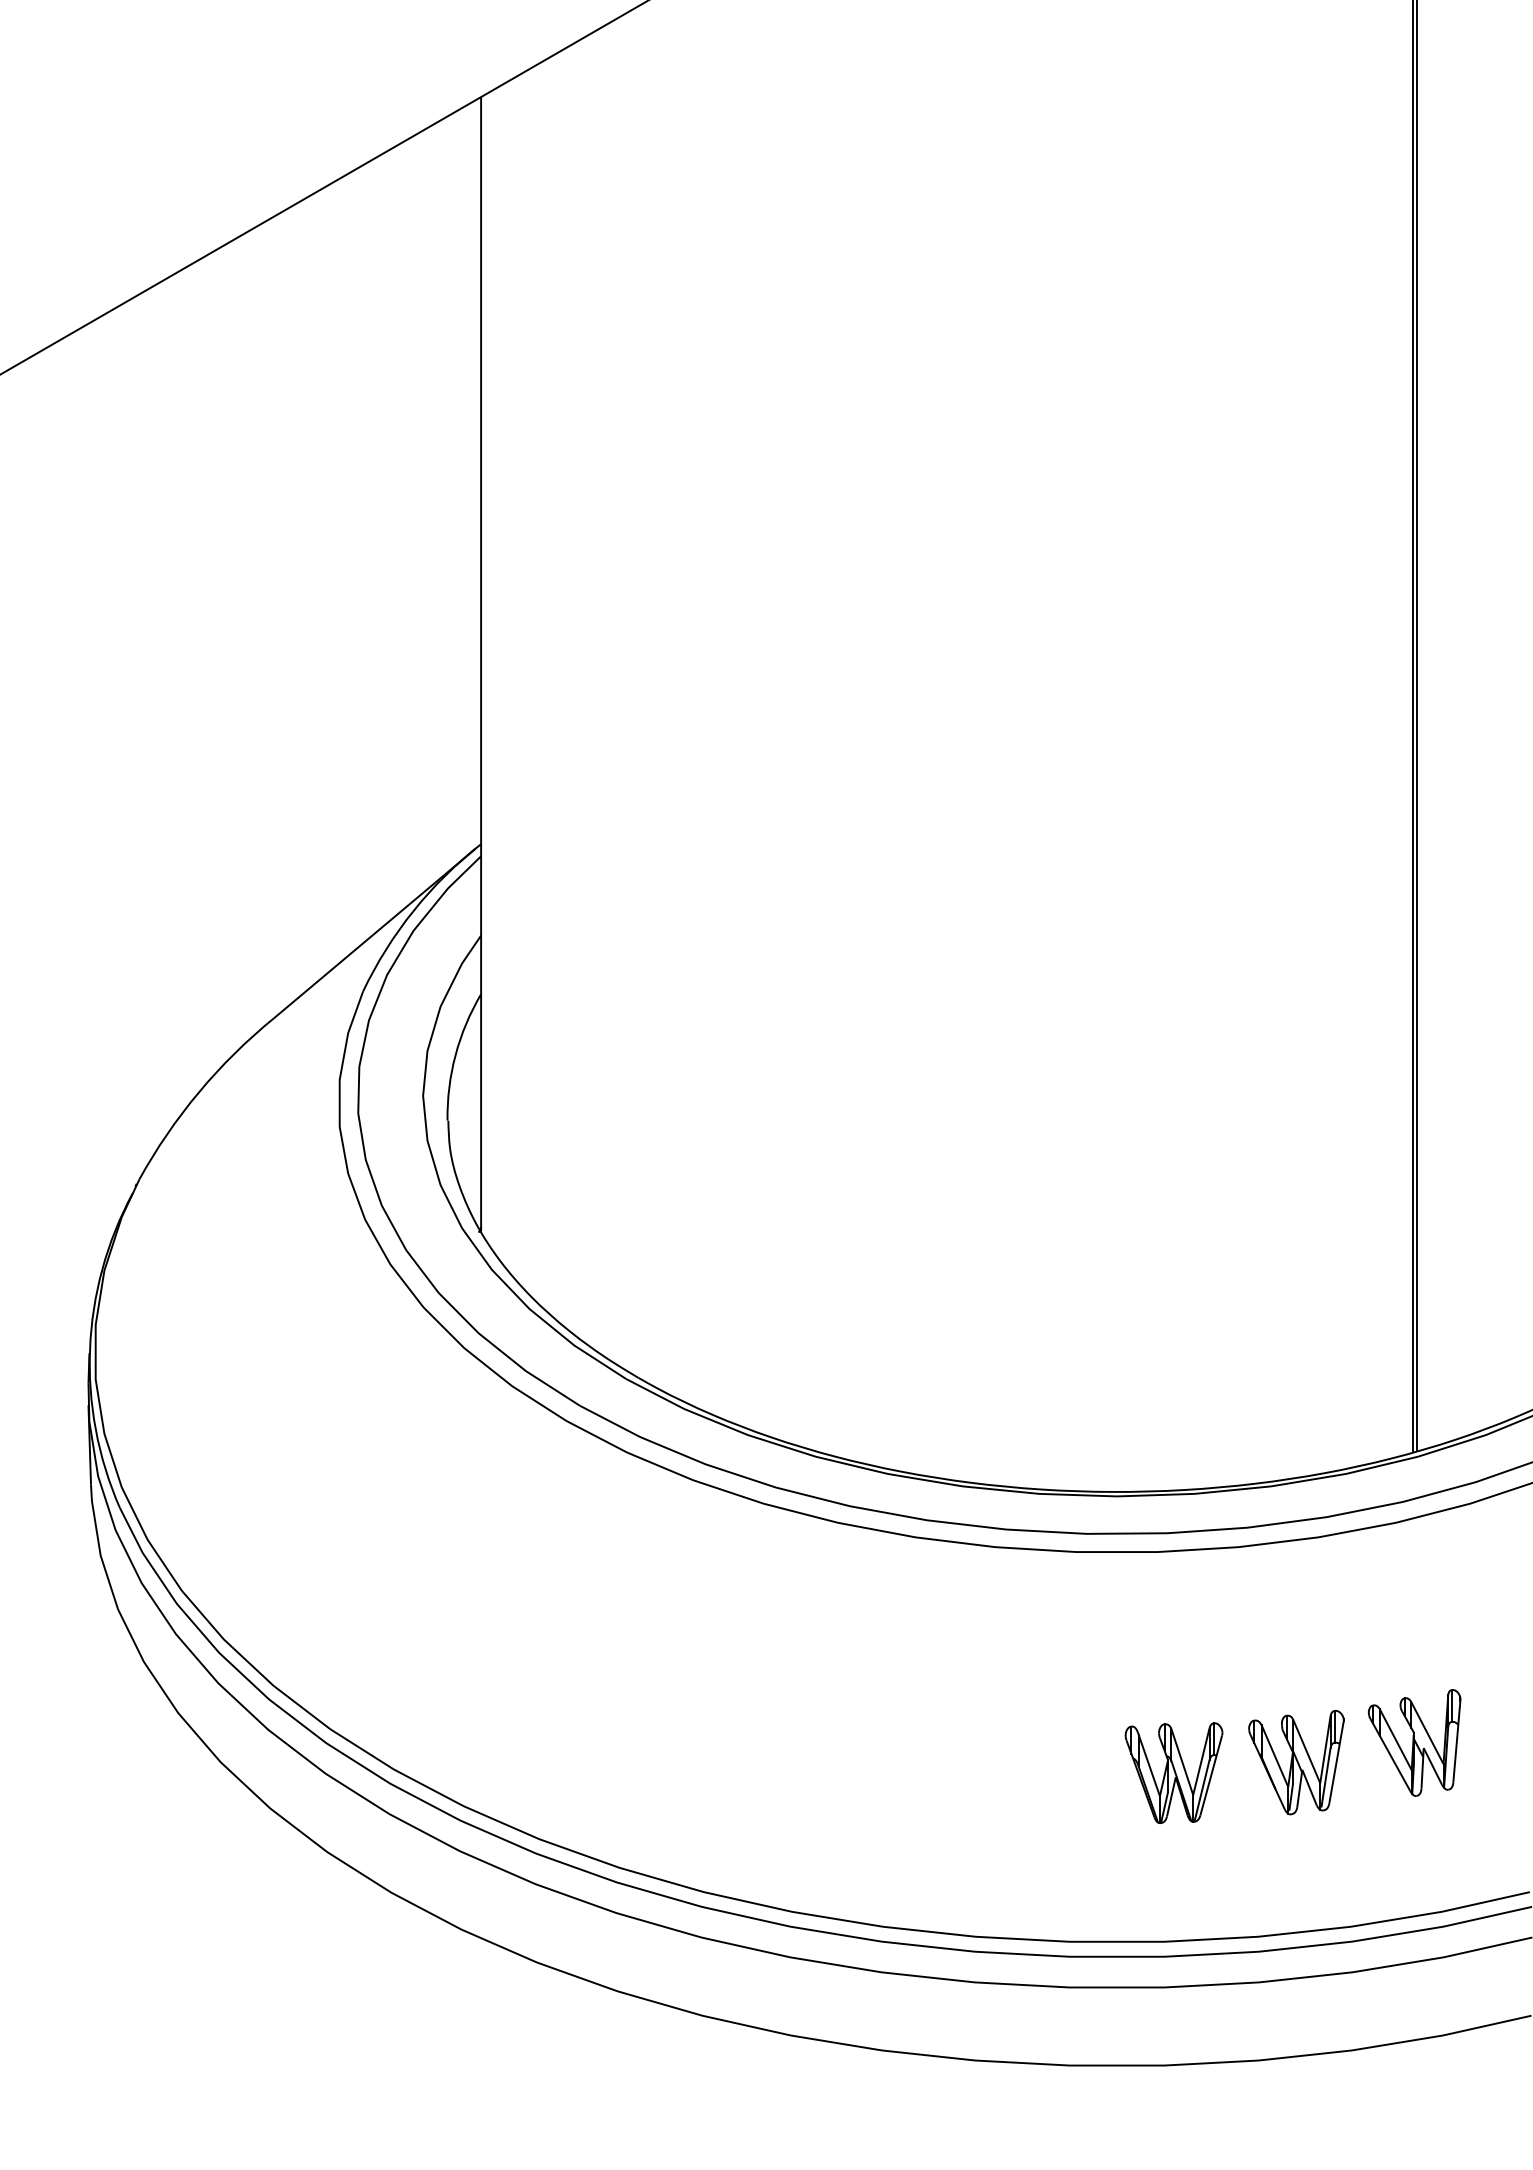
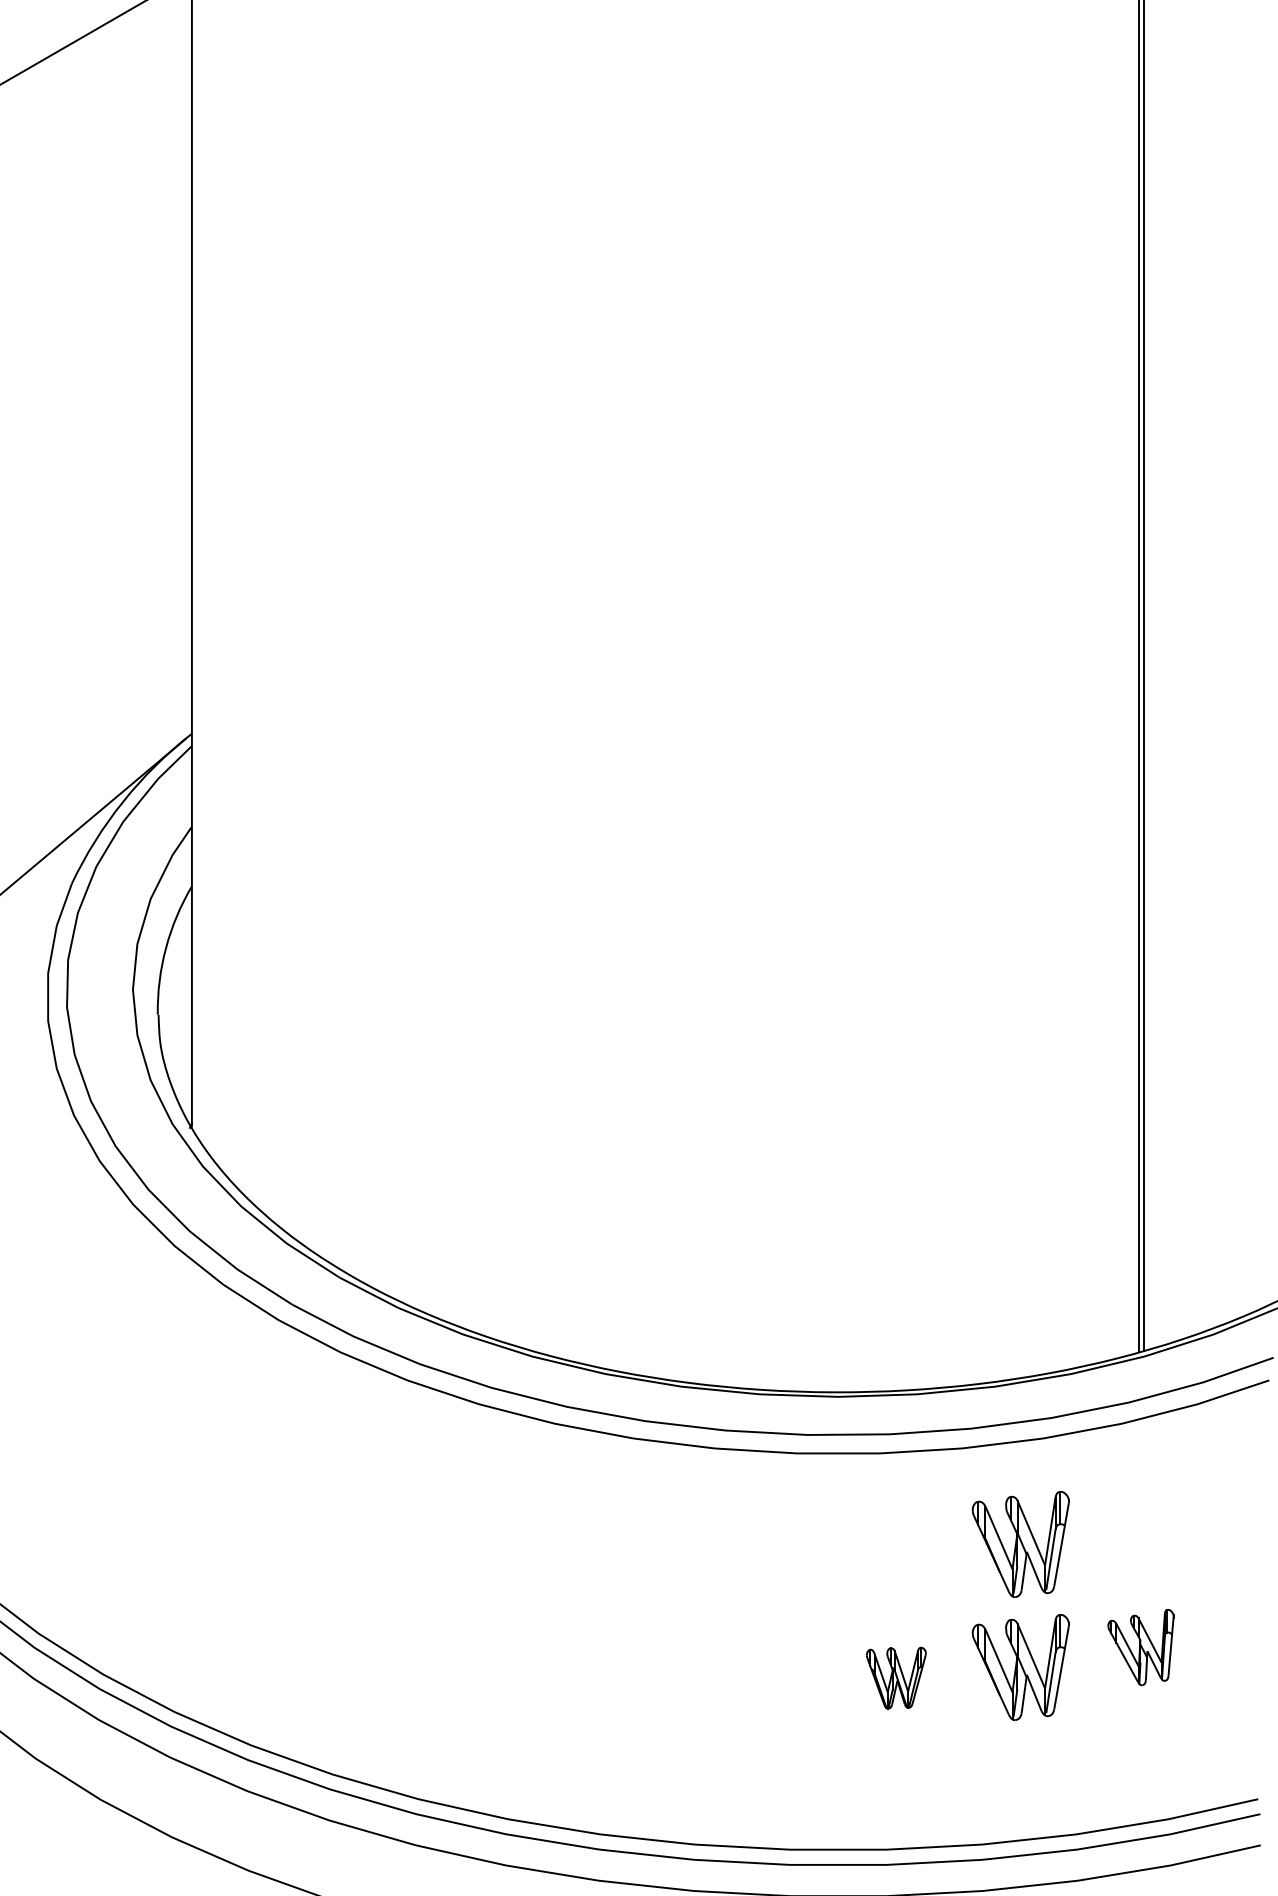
part: (1296, 1641) -> (1020, 1544), added
part: (1414, 1742) -> (1140, 1647), size x0.7
part: (1173, 1772) -> (895, 1677), size x0.6

